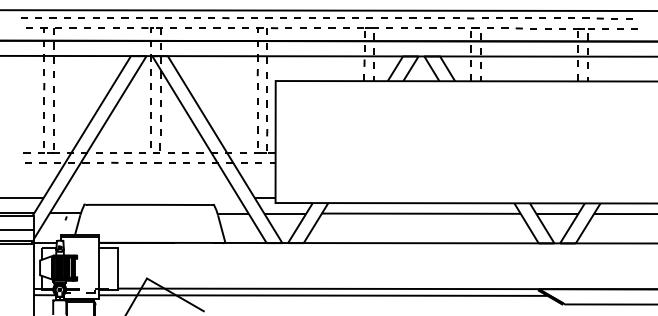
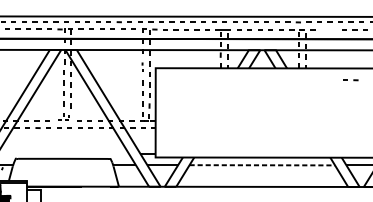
part: (511, 28) -> (350, 80), moved
part: (257, 79) -> (142, 67), size x0.6
part: (149, 147) -> (63, 116), size x0.7
line: (421, 213) -> (262, 165), solid -> dashed

